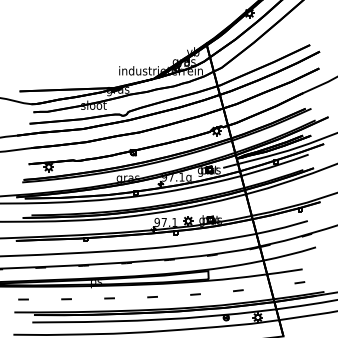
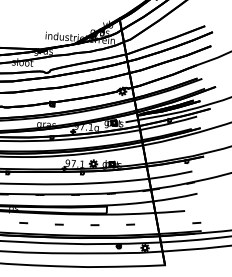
line: (299, 282) -> (196, 222), moved

